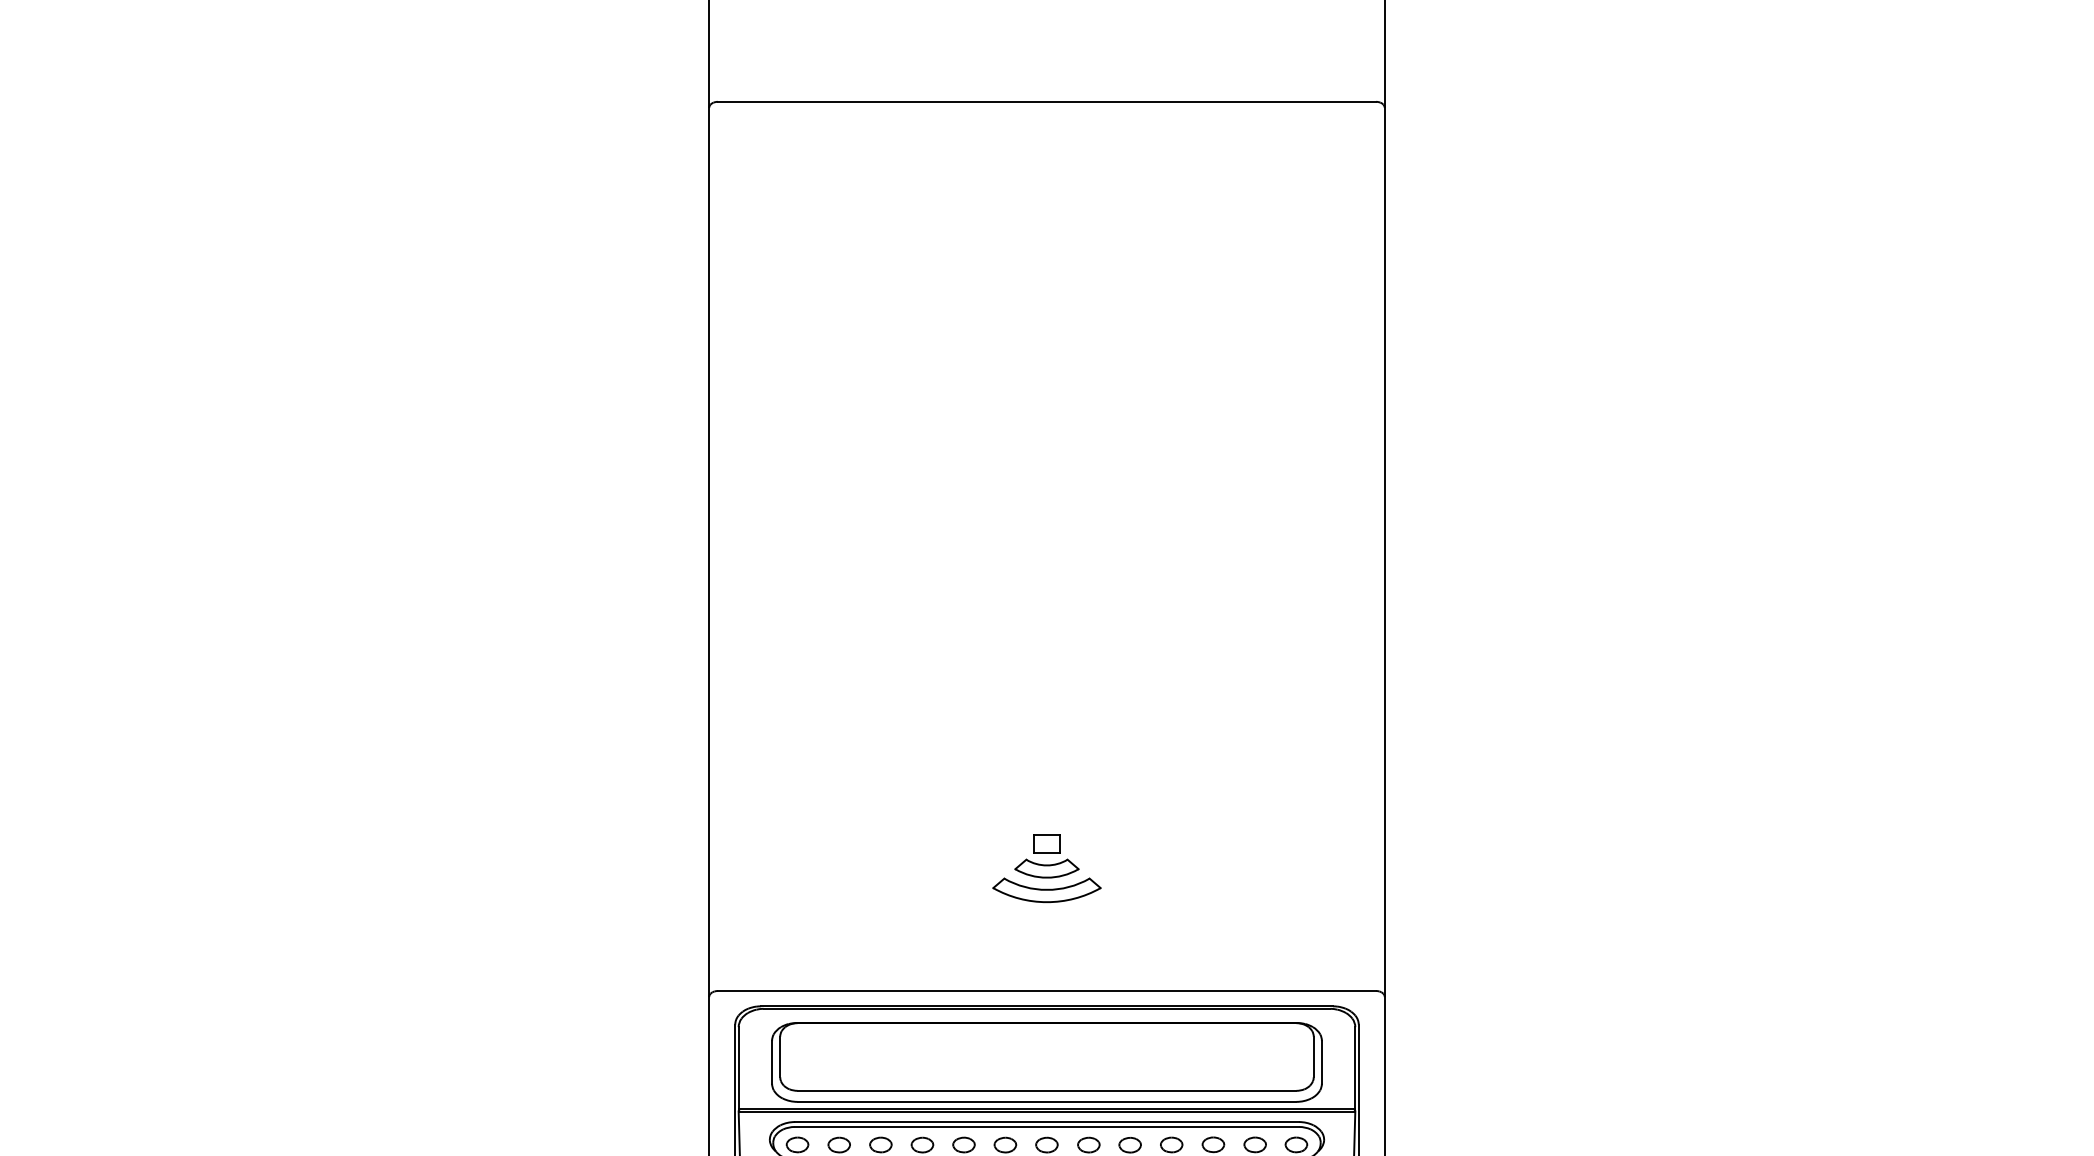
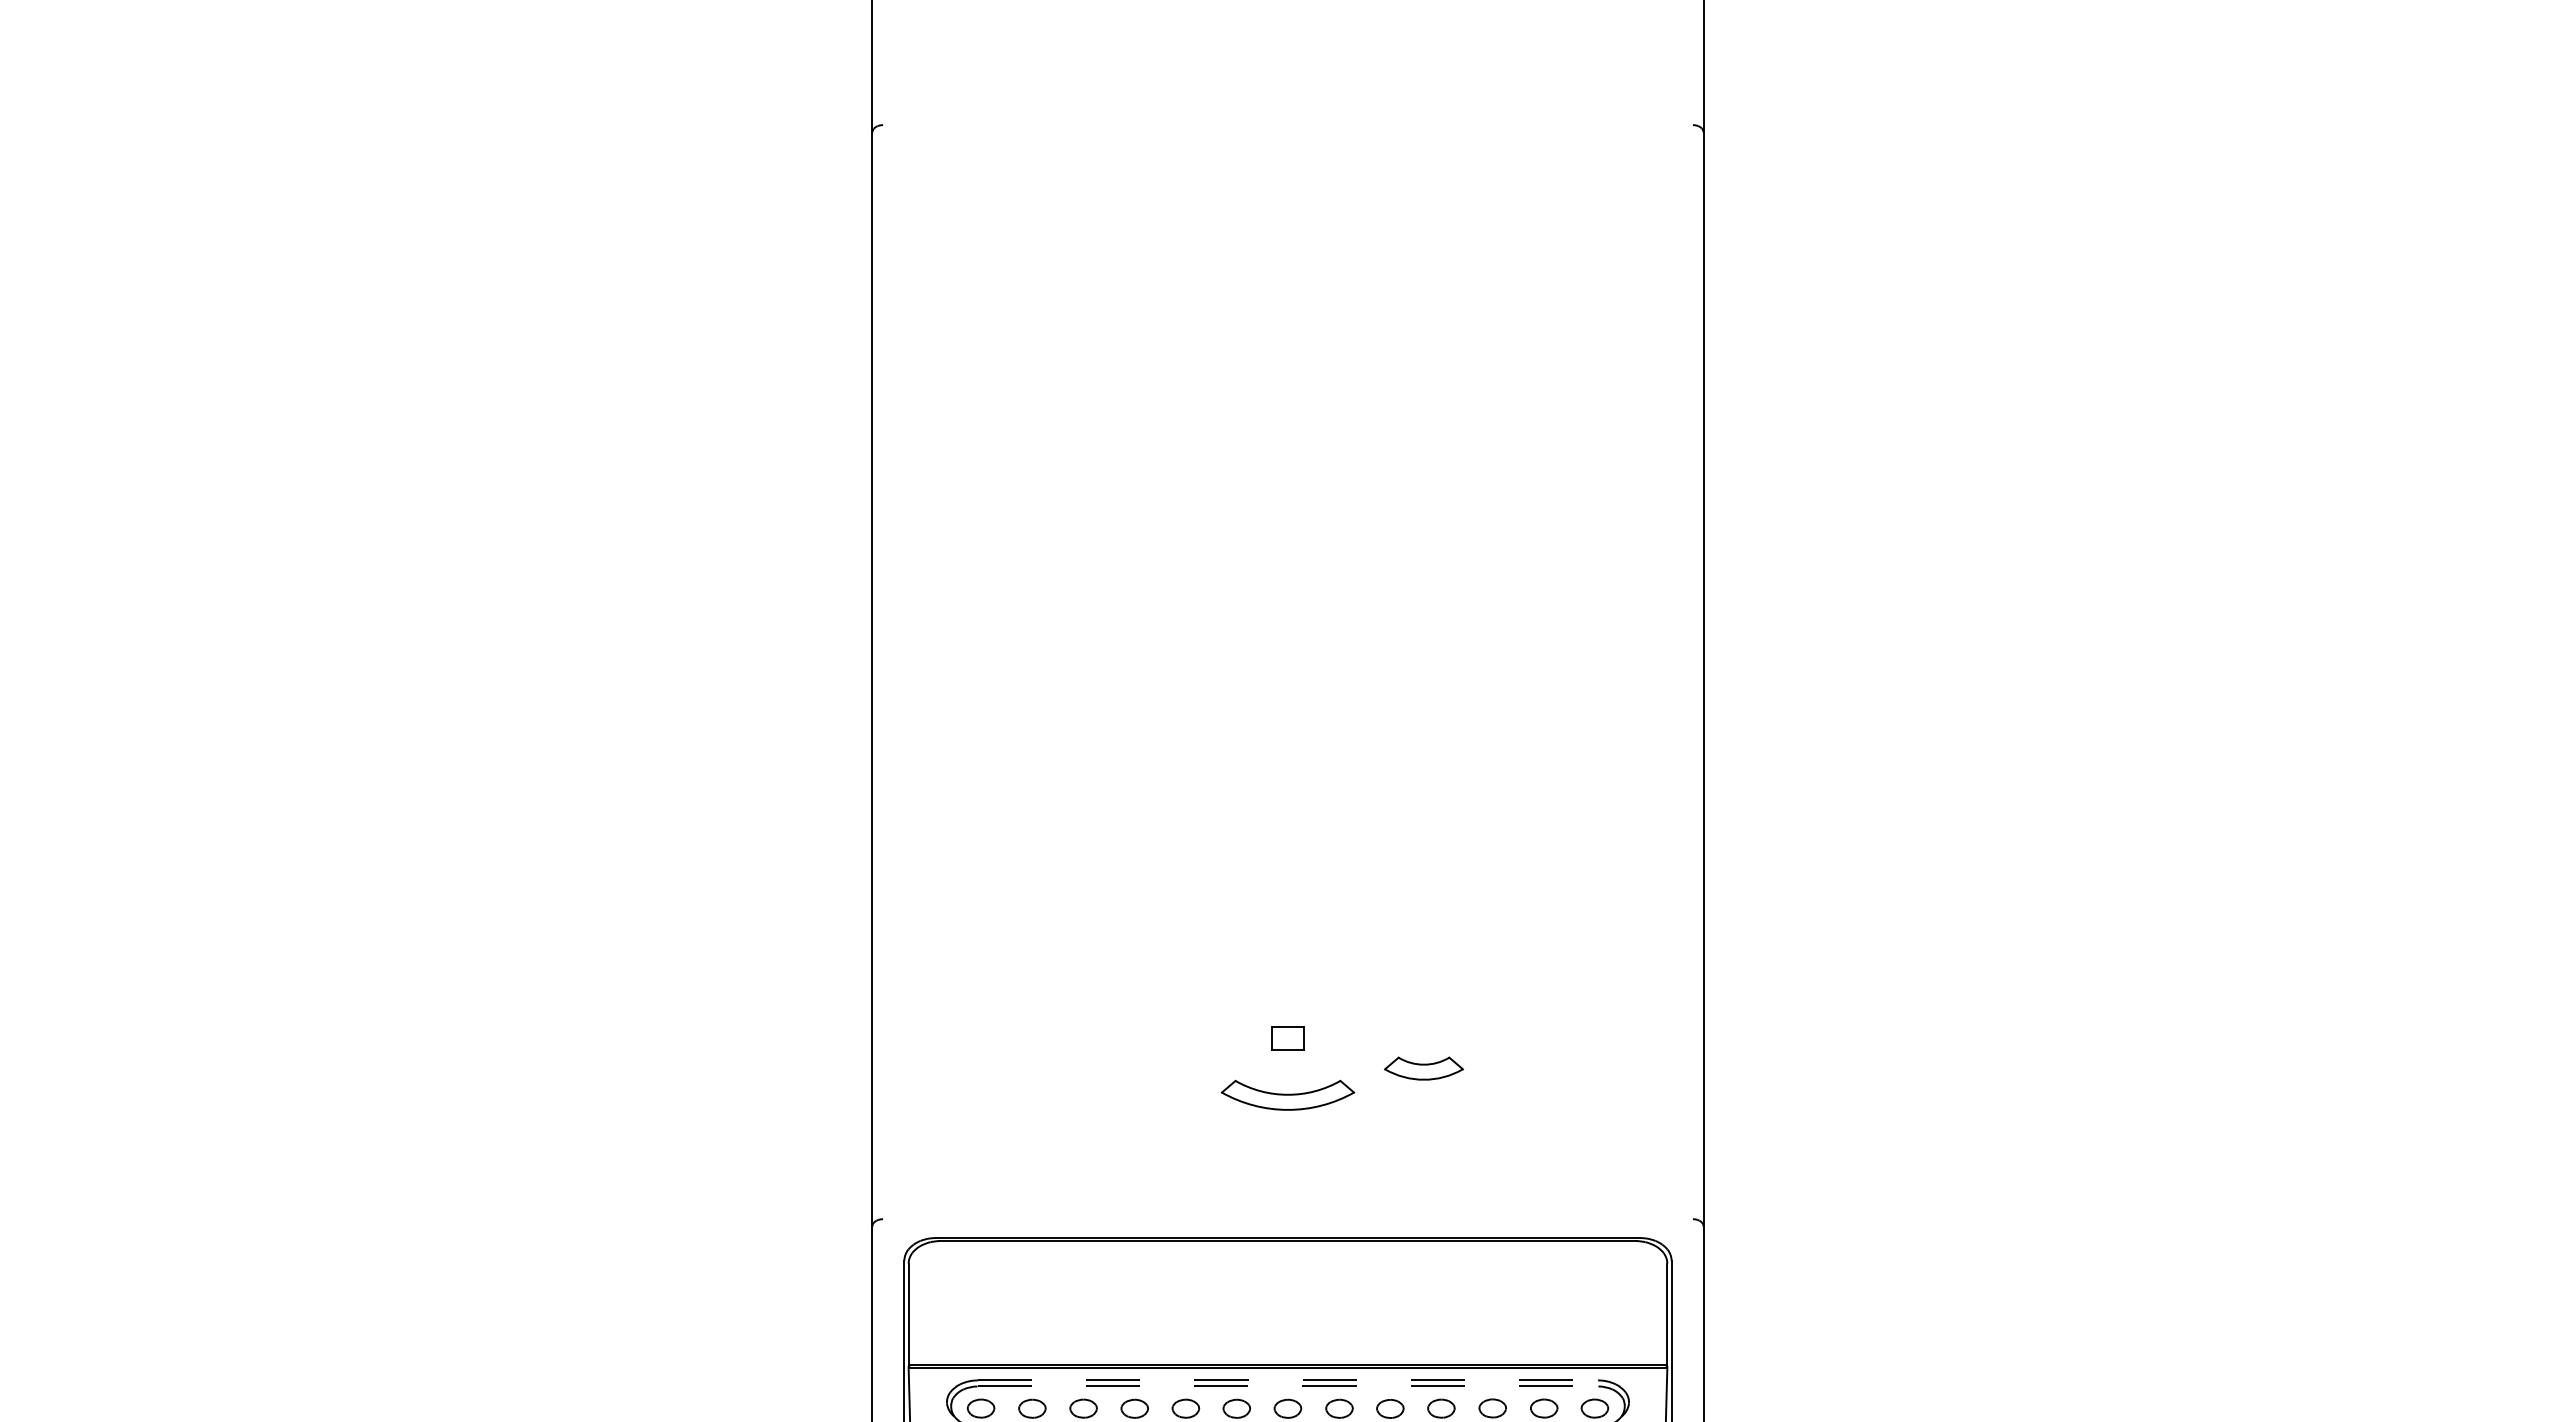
line: (1046, 102) -> (1287, 125), removed
part: (1046, 868) -> (1423, 1068), moved
line: (1046, 991) -> (1287, 1219), removed
part: (1046, 1061) -> (1287, 1306), removed
line: (1047, 1122) -> (1288, 1380), solid -> dashed
line: (1047, 1126) -> (1288, 1386), solid -> dashed

